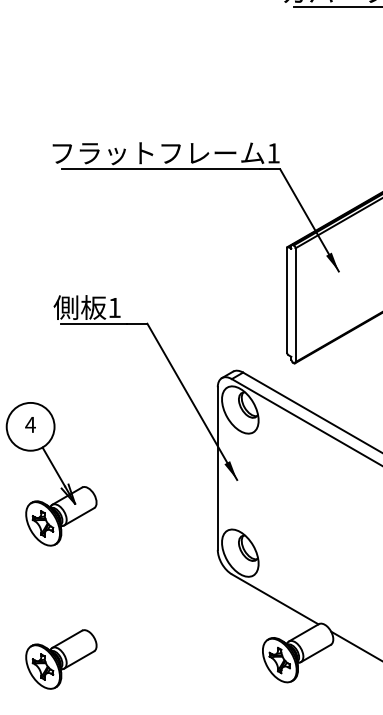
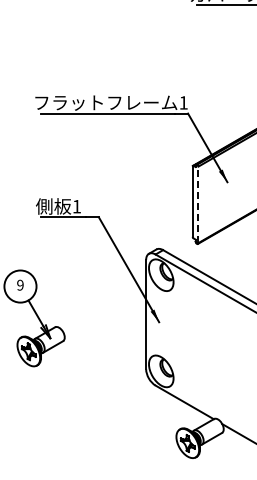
line: (295, 304) -> (198, 204), solid -> dashed
text: (29, 423) -> (19, 284), 4 -> 9
part: (60, 659) -> (40, 442), removed

